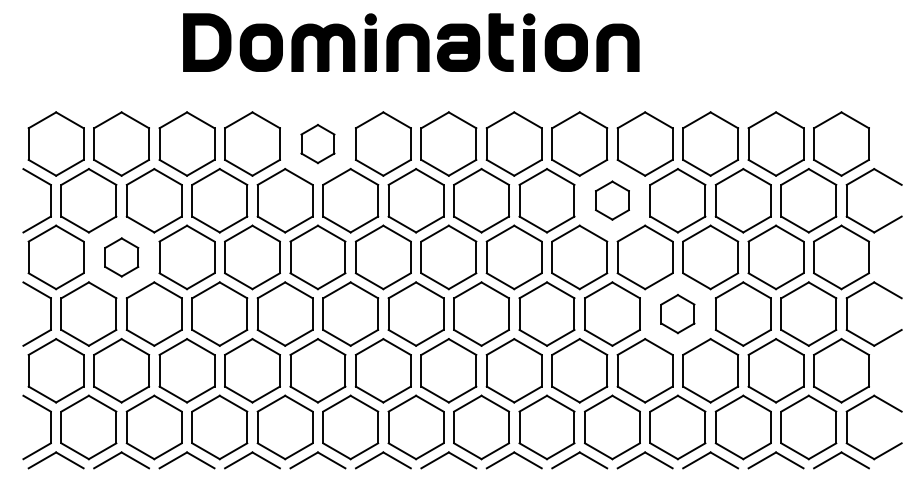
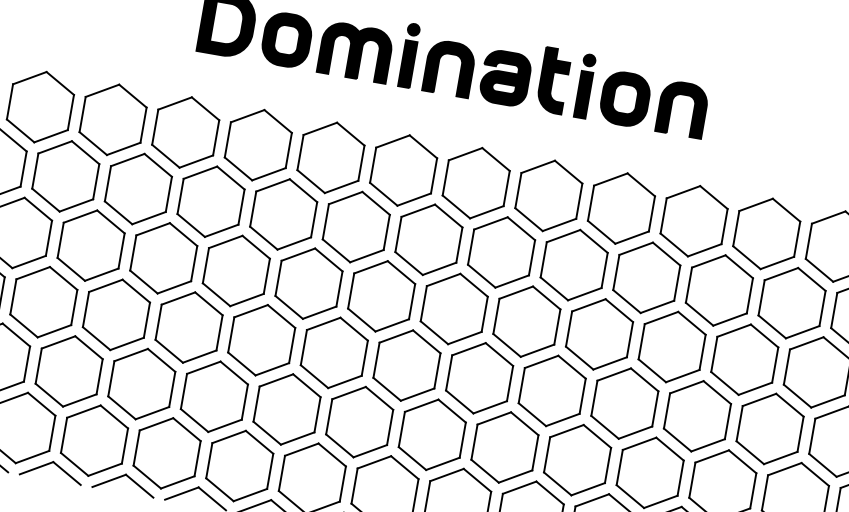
part: (317, 143) -> (330, 157), size x1.67
part: (612, 200) -> (646, 277), size x1.67
part: (121, 257) -> (90, 245), size x1.67
part: (677, 313) -> (697, 415), size x1.67

